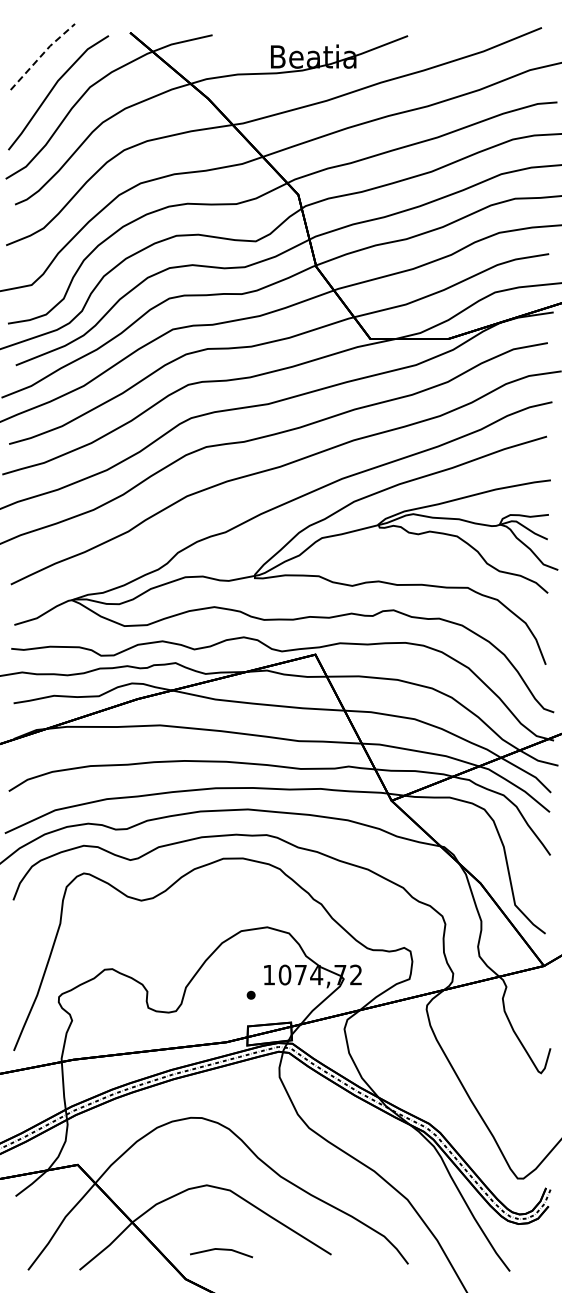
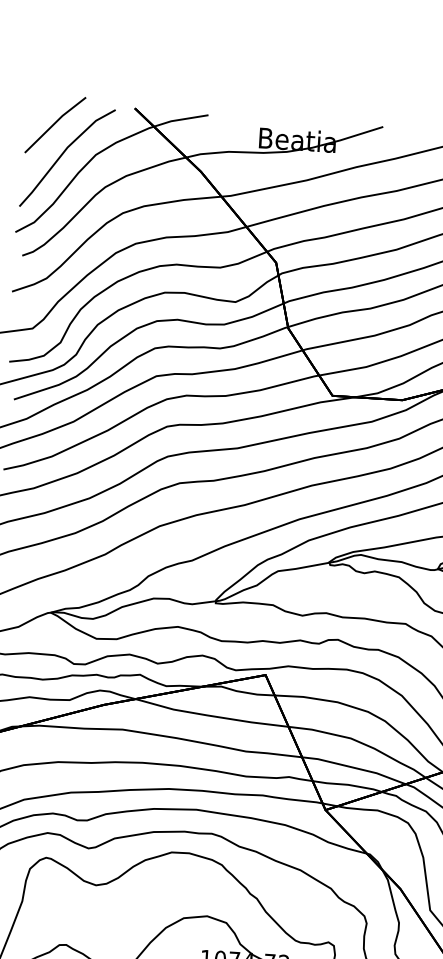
line: (42, 55) -> (55, 123), dashed -> solid

